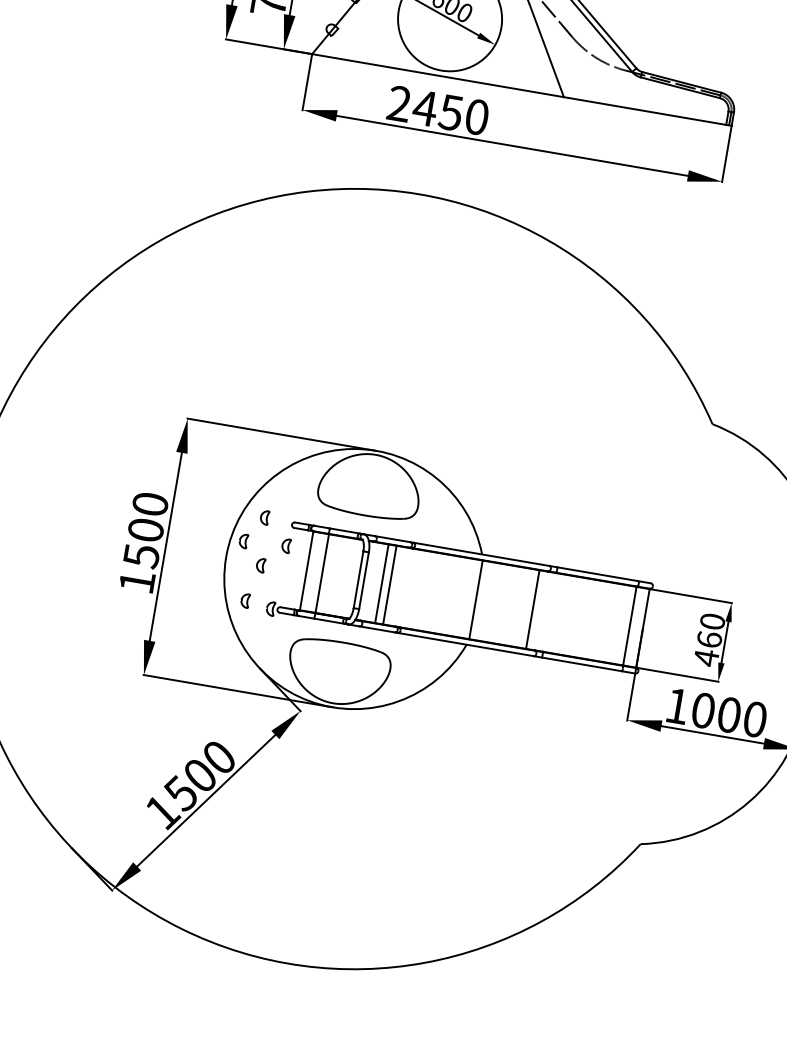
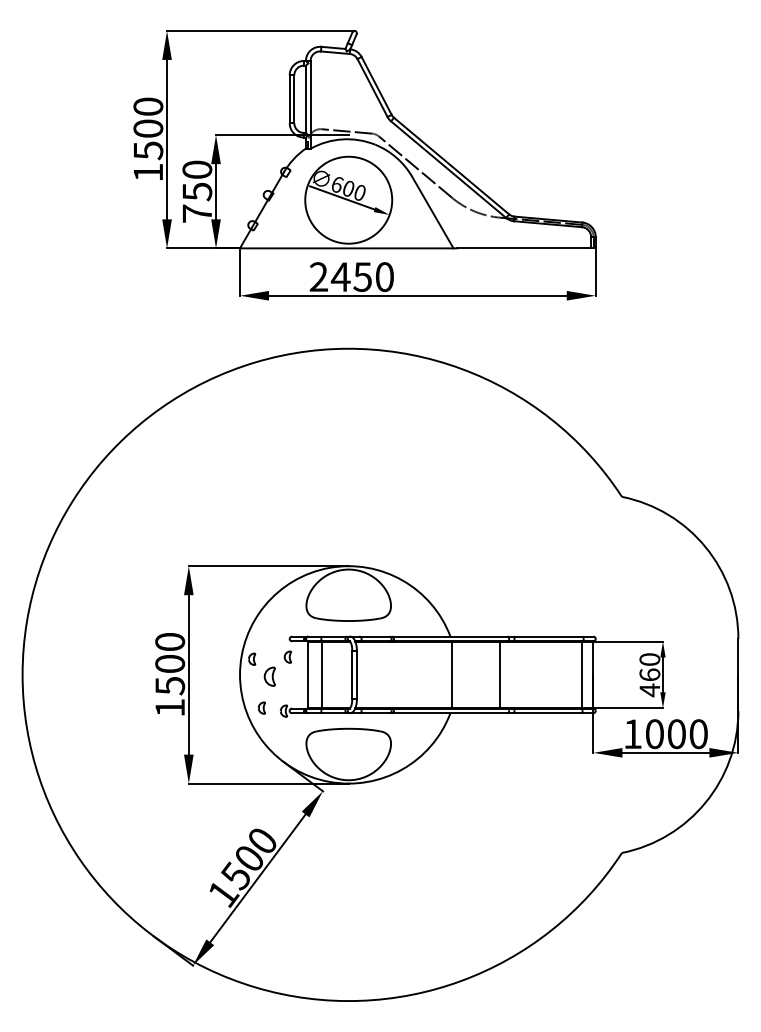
part: (265, 517) -> (266, 636), removed
part: (260, 564) -> (269, 676), size x1.6
line: (382, 583) -> (372, 674), removed
line: (389, 584) -> (378, 674), removed

